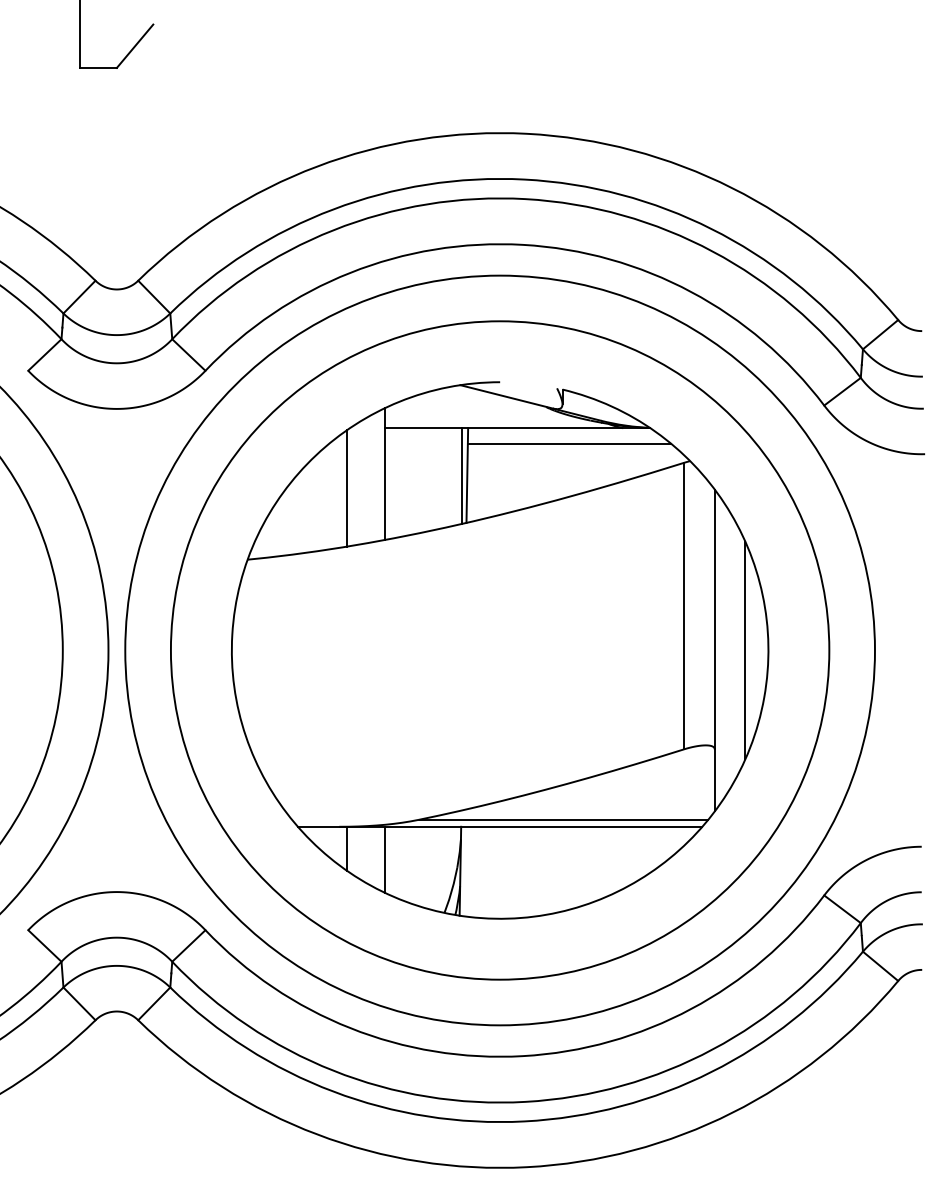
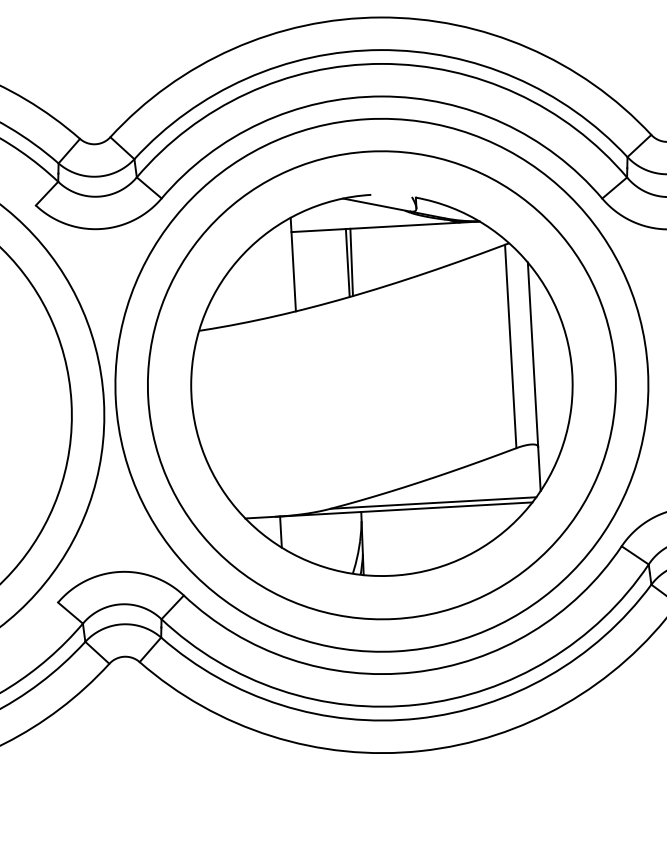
line: (568, 443) -> (422, 235), removed
line: (346, 488) -> (266, 276), removed
line: (745, 650) -> (556, 375), removed
line: (385, 859) -> (308, 538), removed

